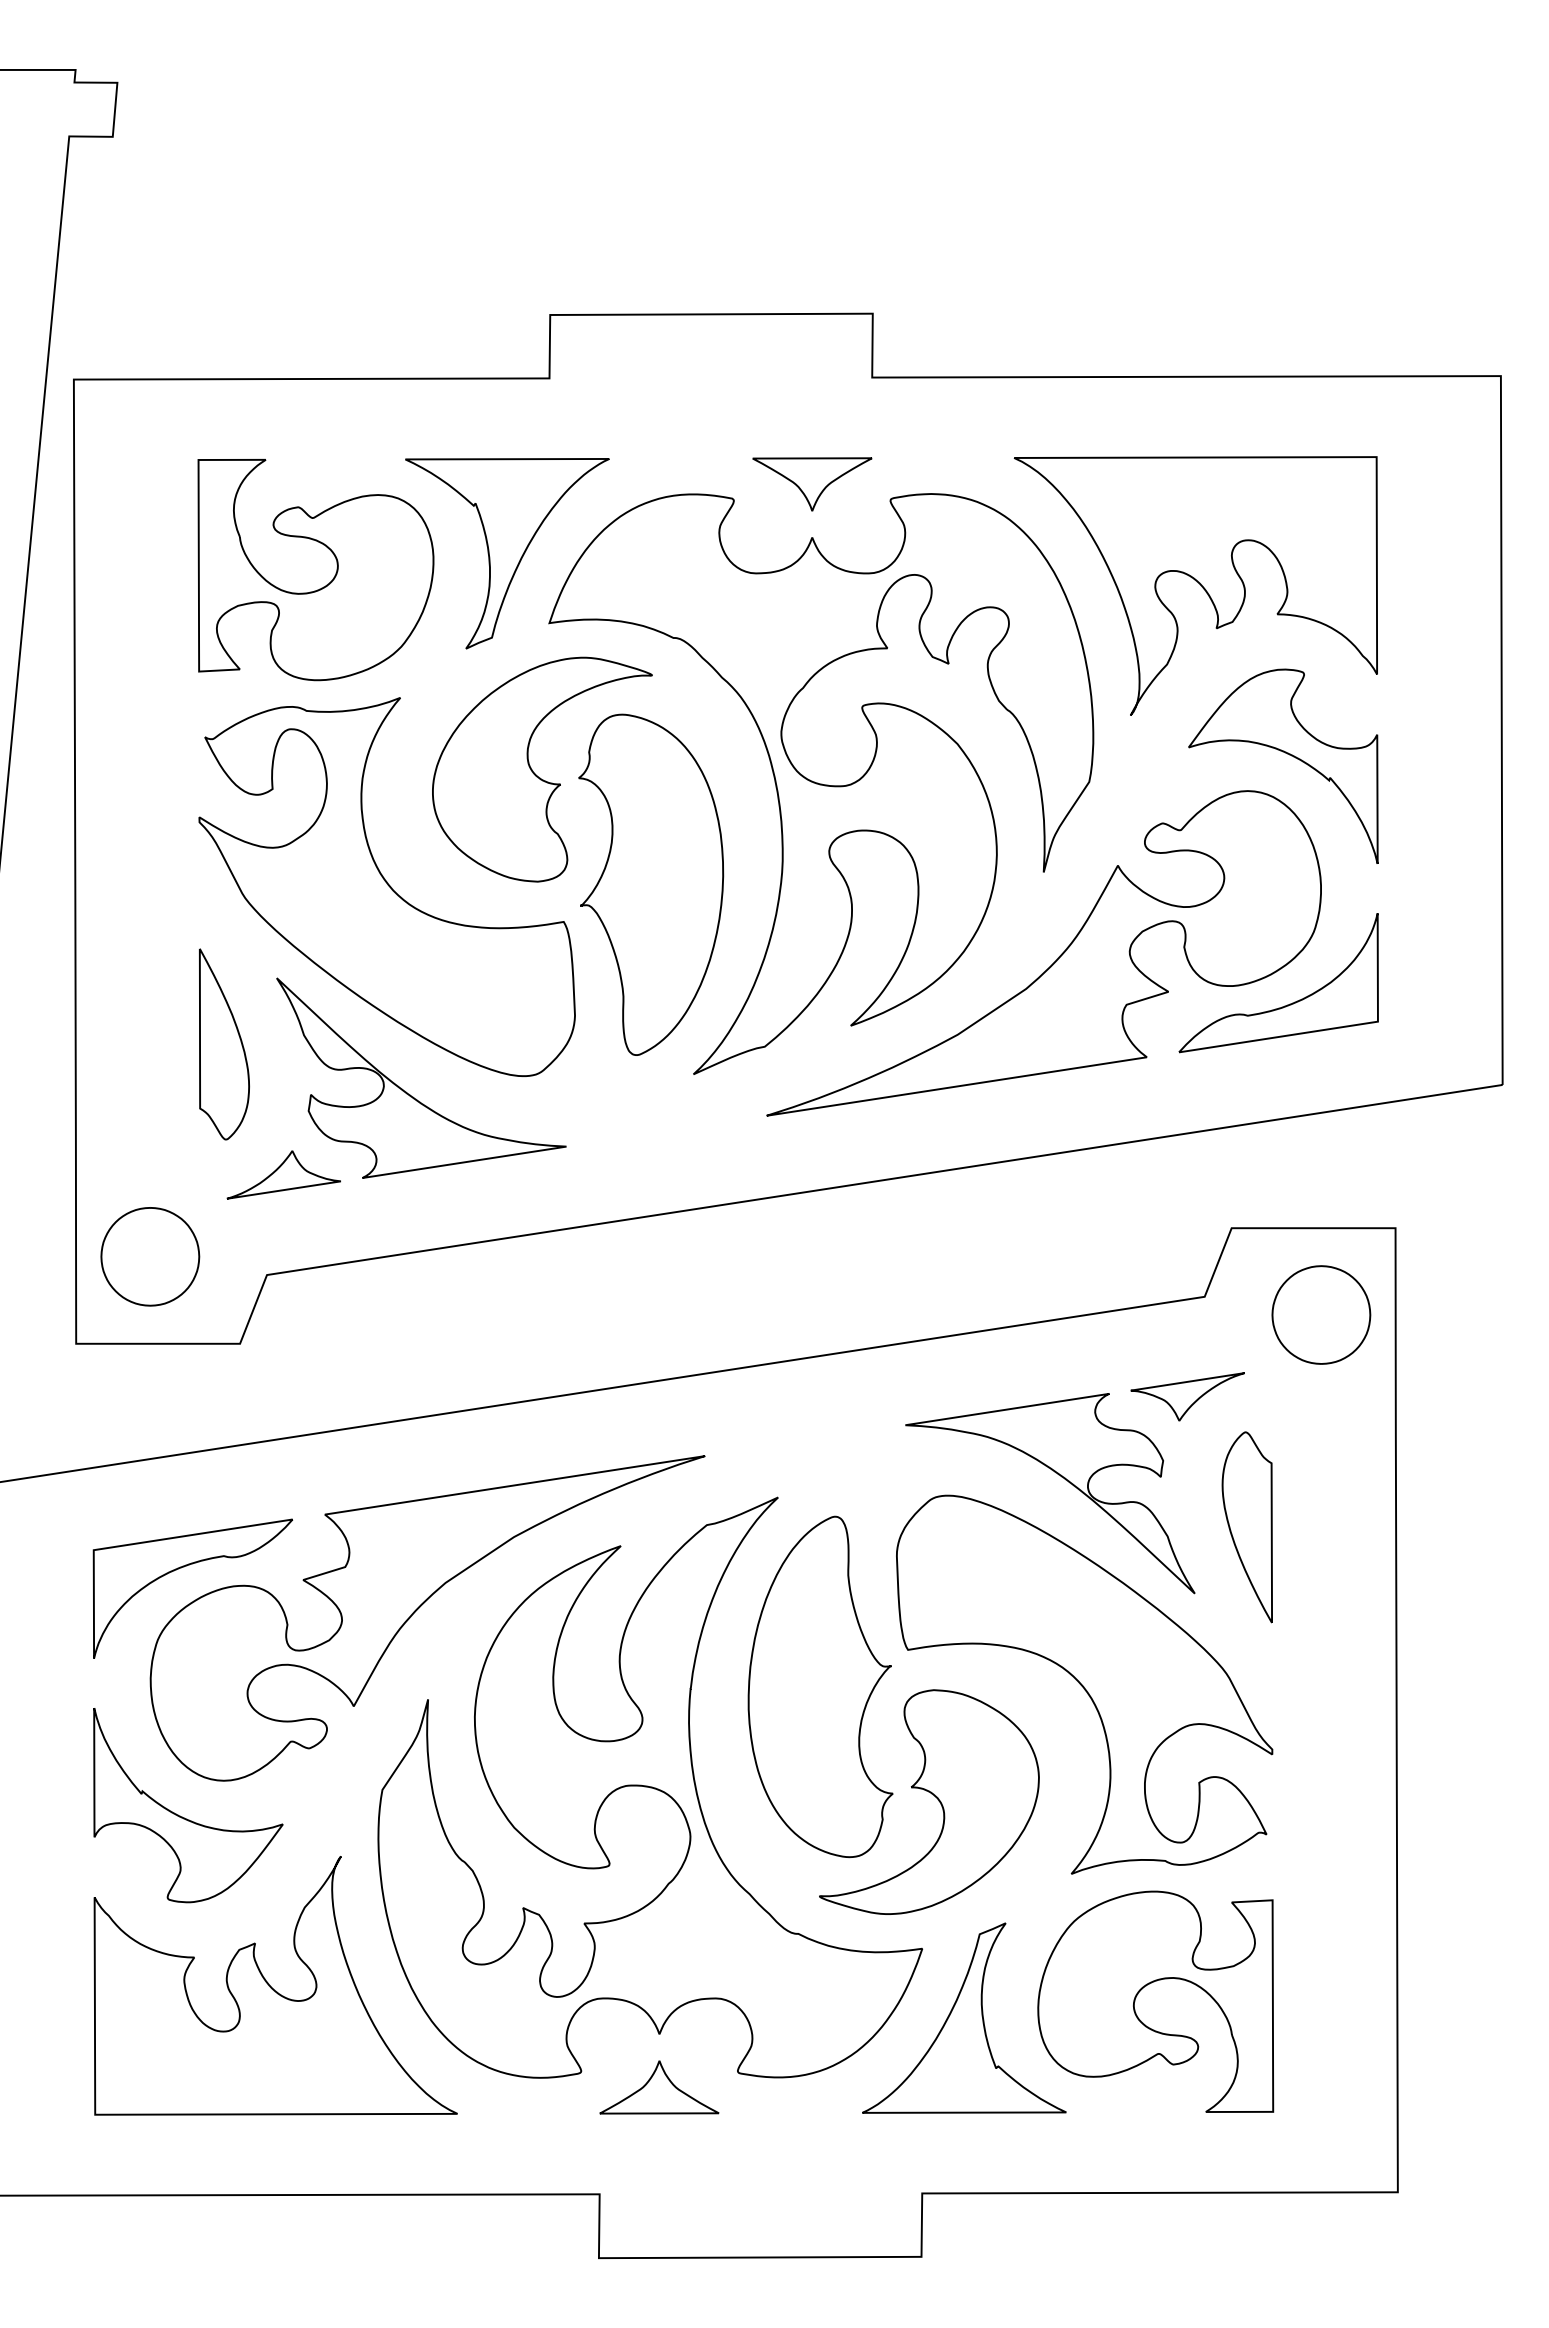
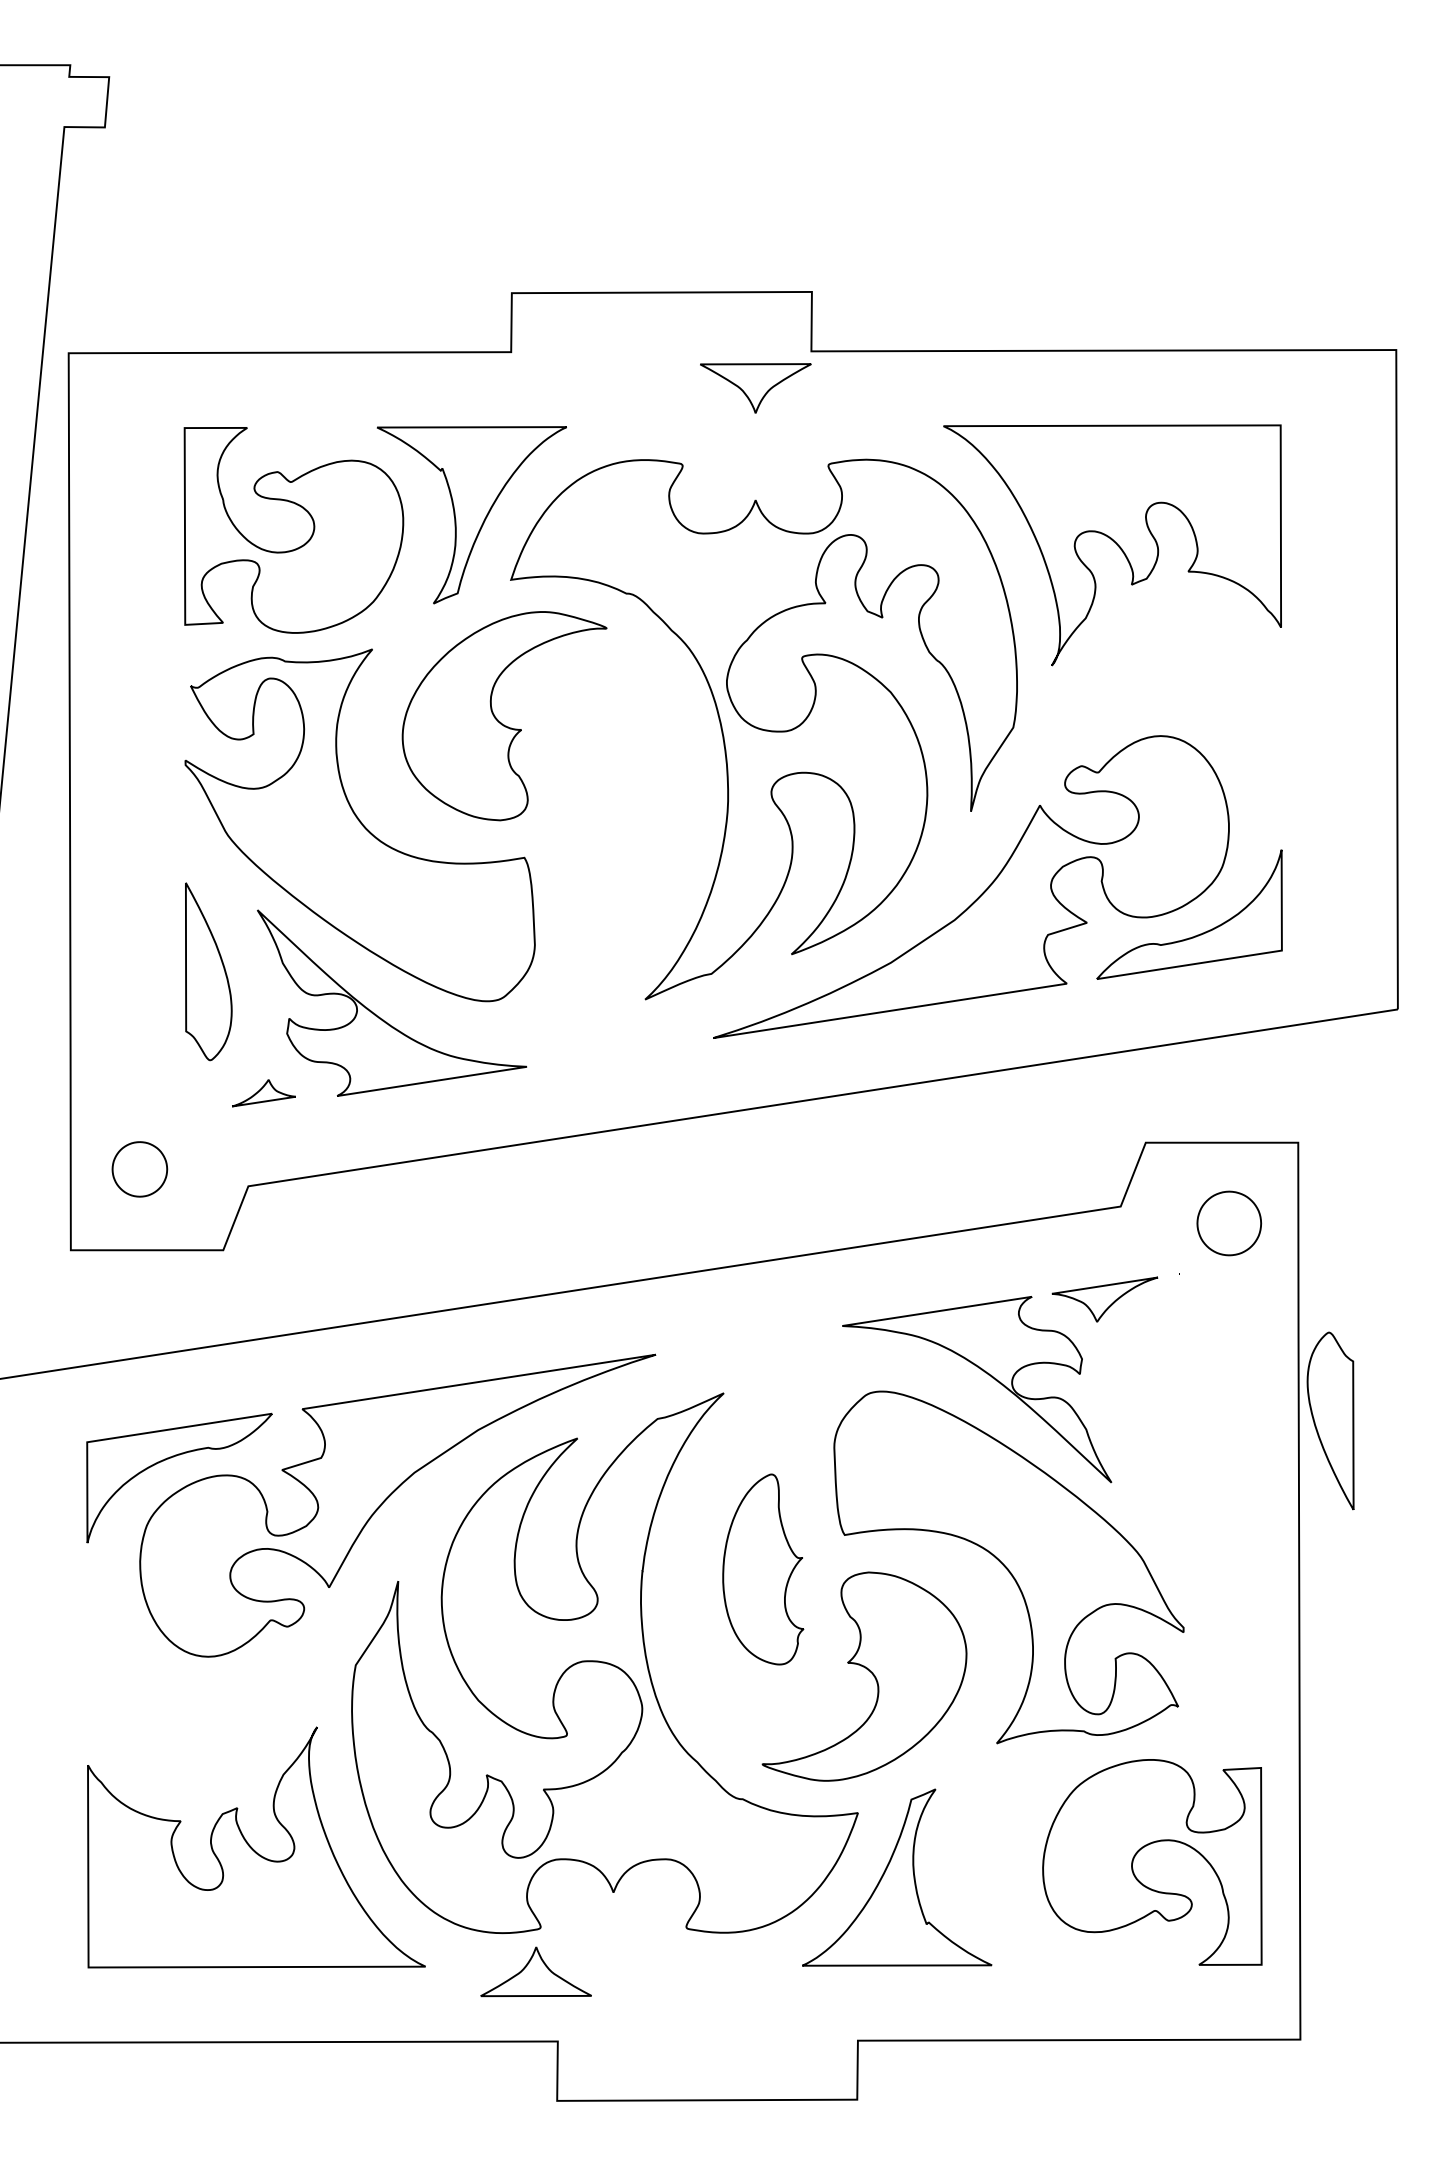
part: (812, 484) -> (755, 388), moved
part: (1289, 755) -> (1199, 702), removed
part: (651, 884) -> (606, 822), removed
part: (283, 1174) -> (263, 1092), size x0.6
part: (150, 1256) -> (139, 1169), size x0.6
part: (1321, 1314) -> (1229, 1223), size x0.7
part: (1246, 1527) -> (1329, 1421), moved
part: (820, 1686) -> (763, 1569), size x0.6
part: (182, 1816) -> (169, 1690), removed
part: (1146, 1986) -> (1143, 1848), moved
part: (659, 2087) -> (536, 1971), moved

